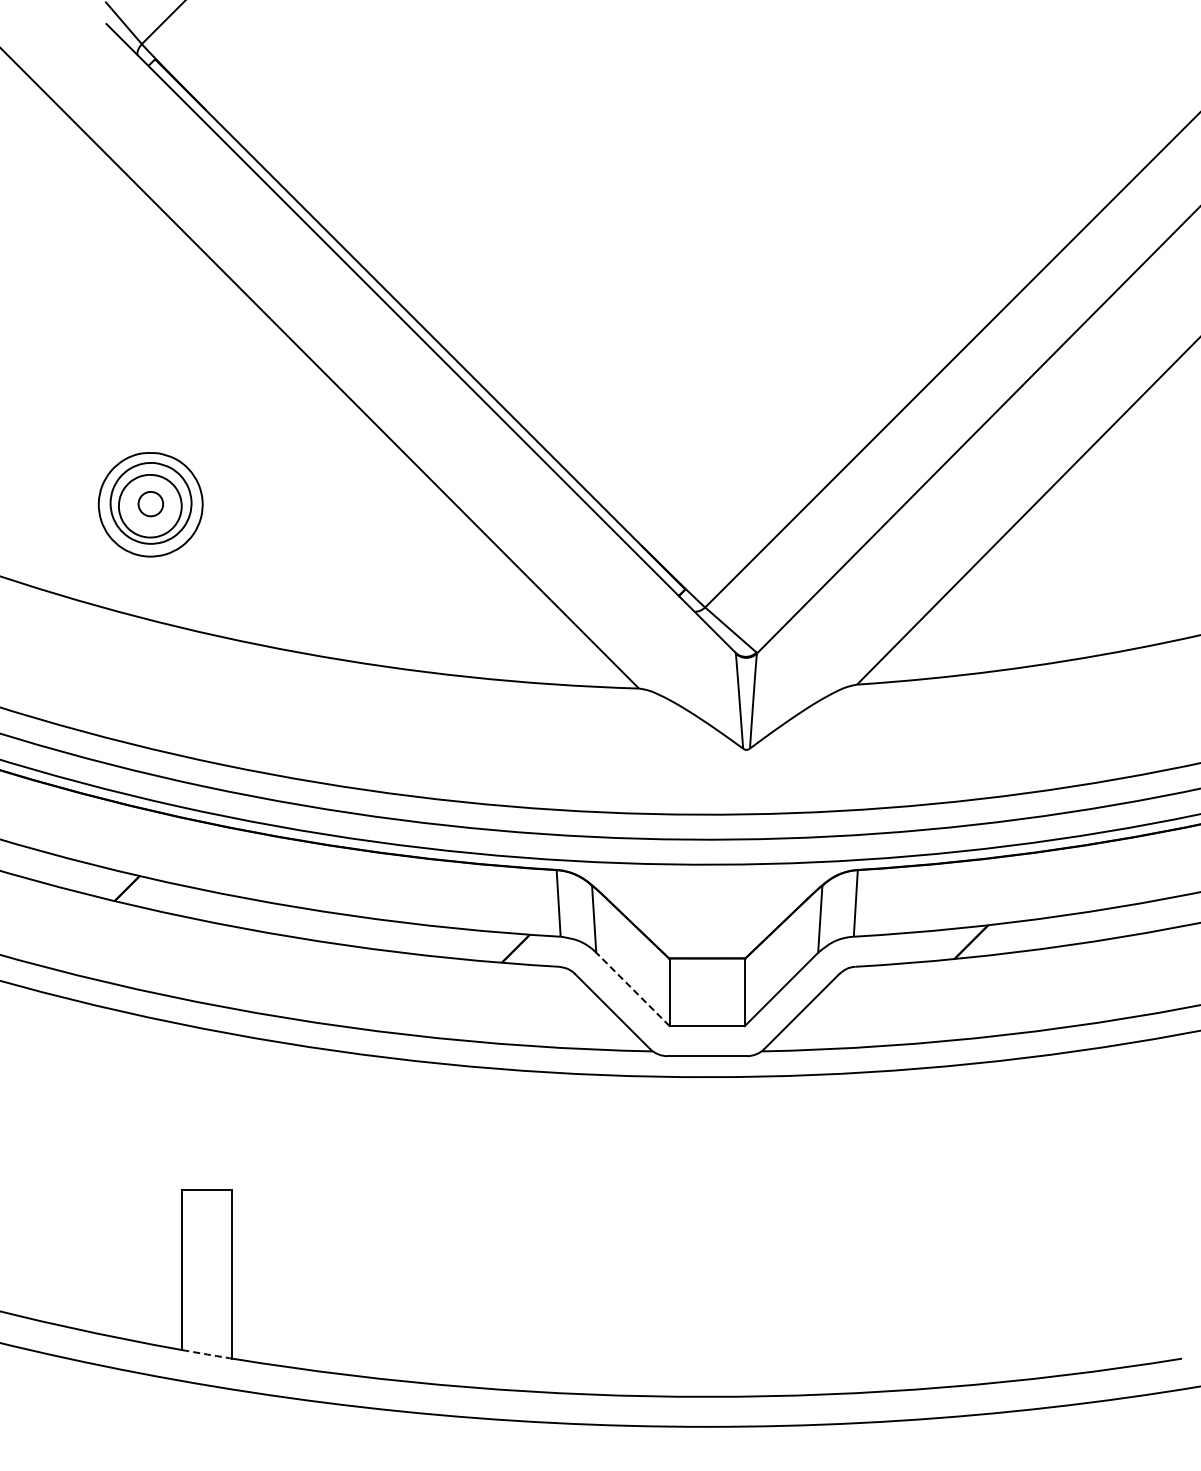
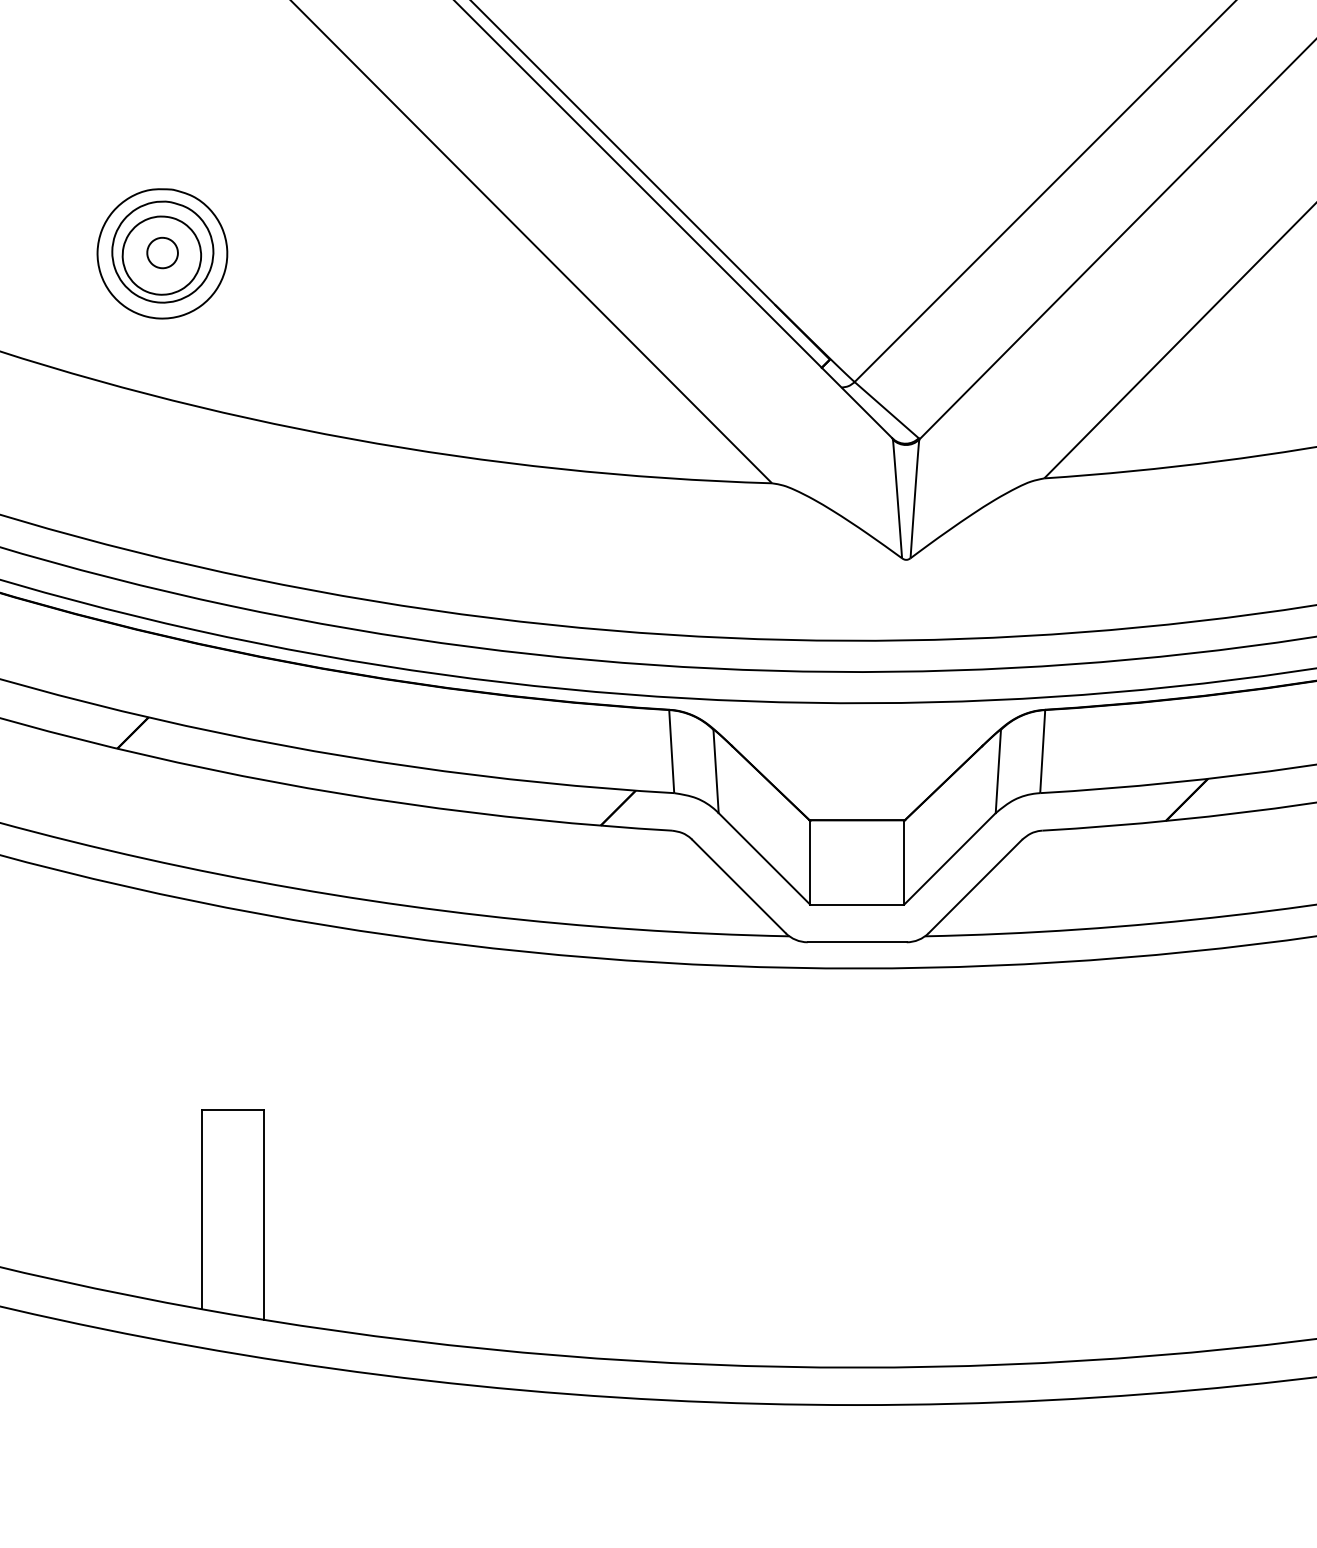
line: (632, 989) -> (763, 859), dashed -> solid
arc: (207, 1354) -> (233, 1314), dashed -> solid

